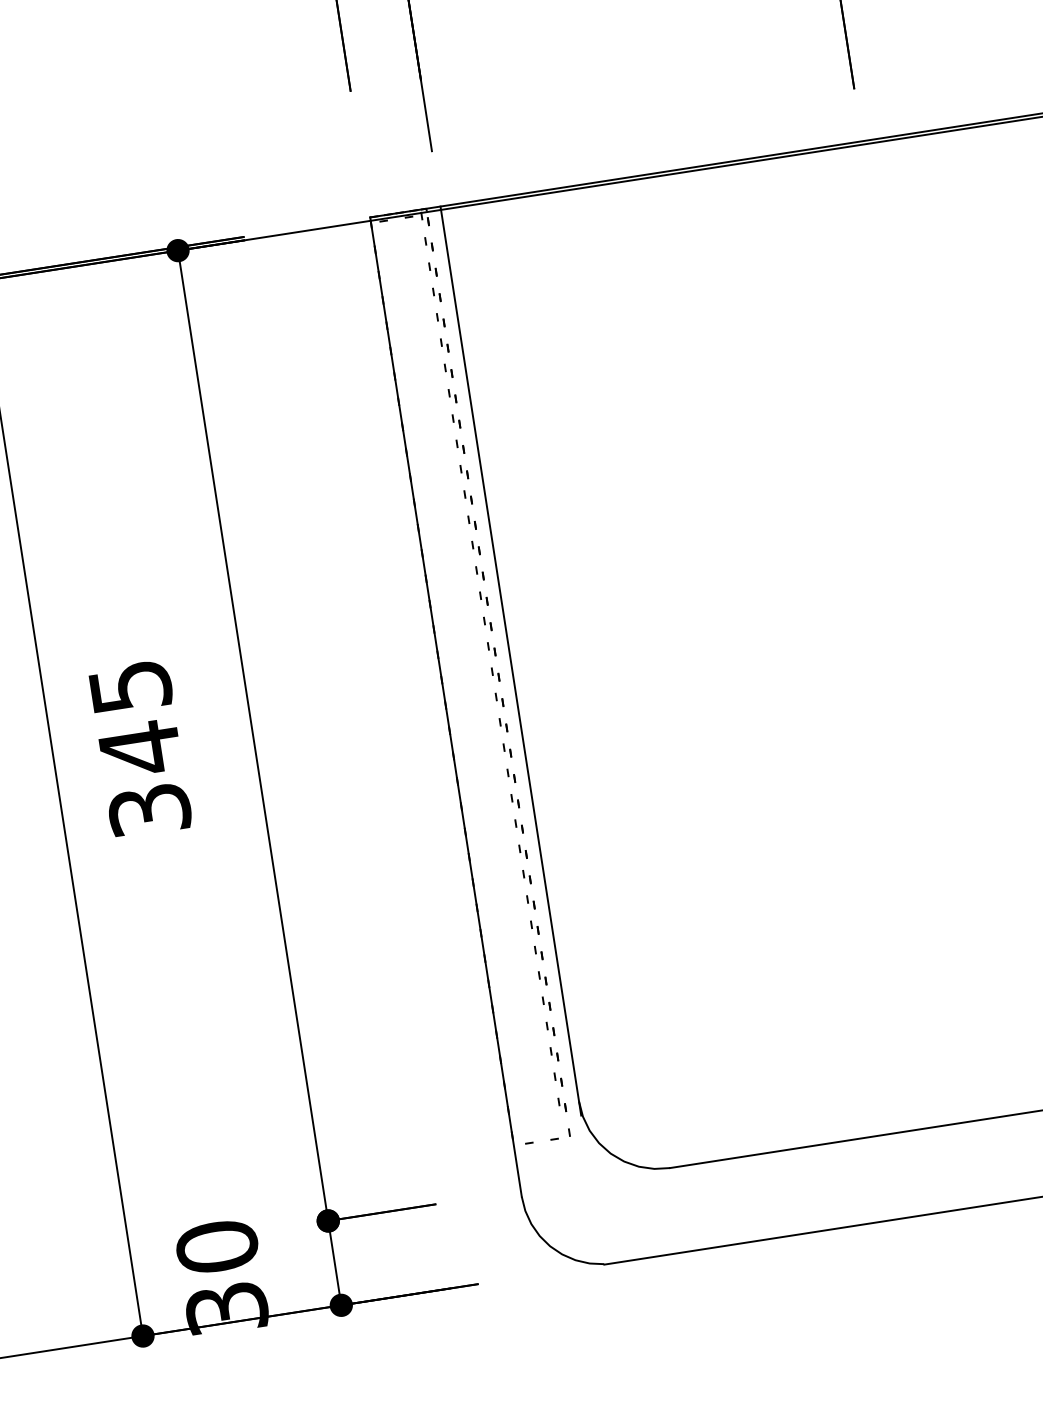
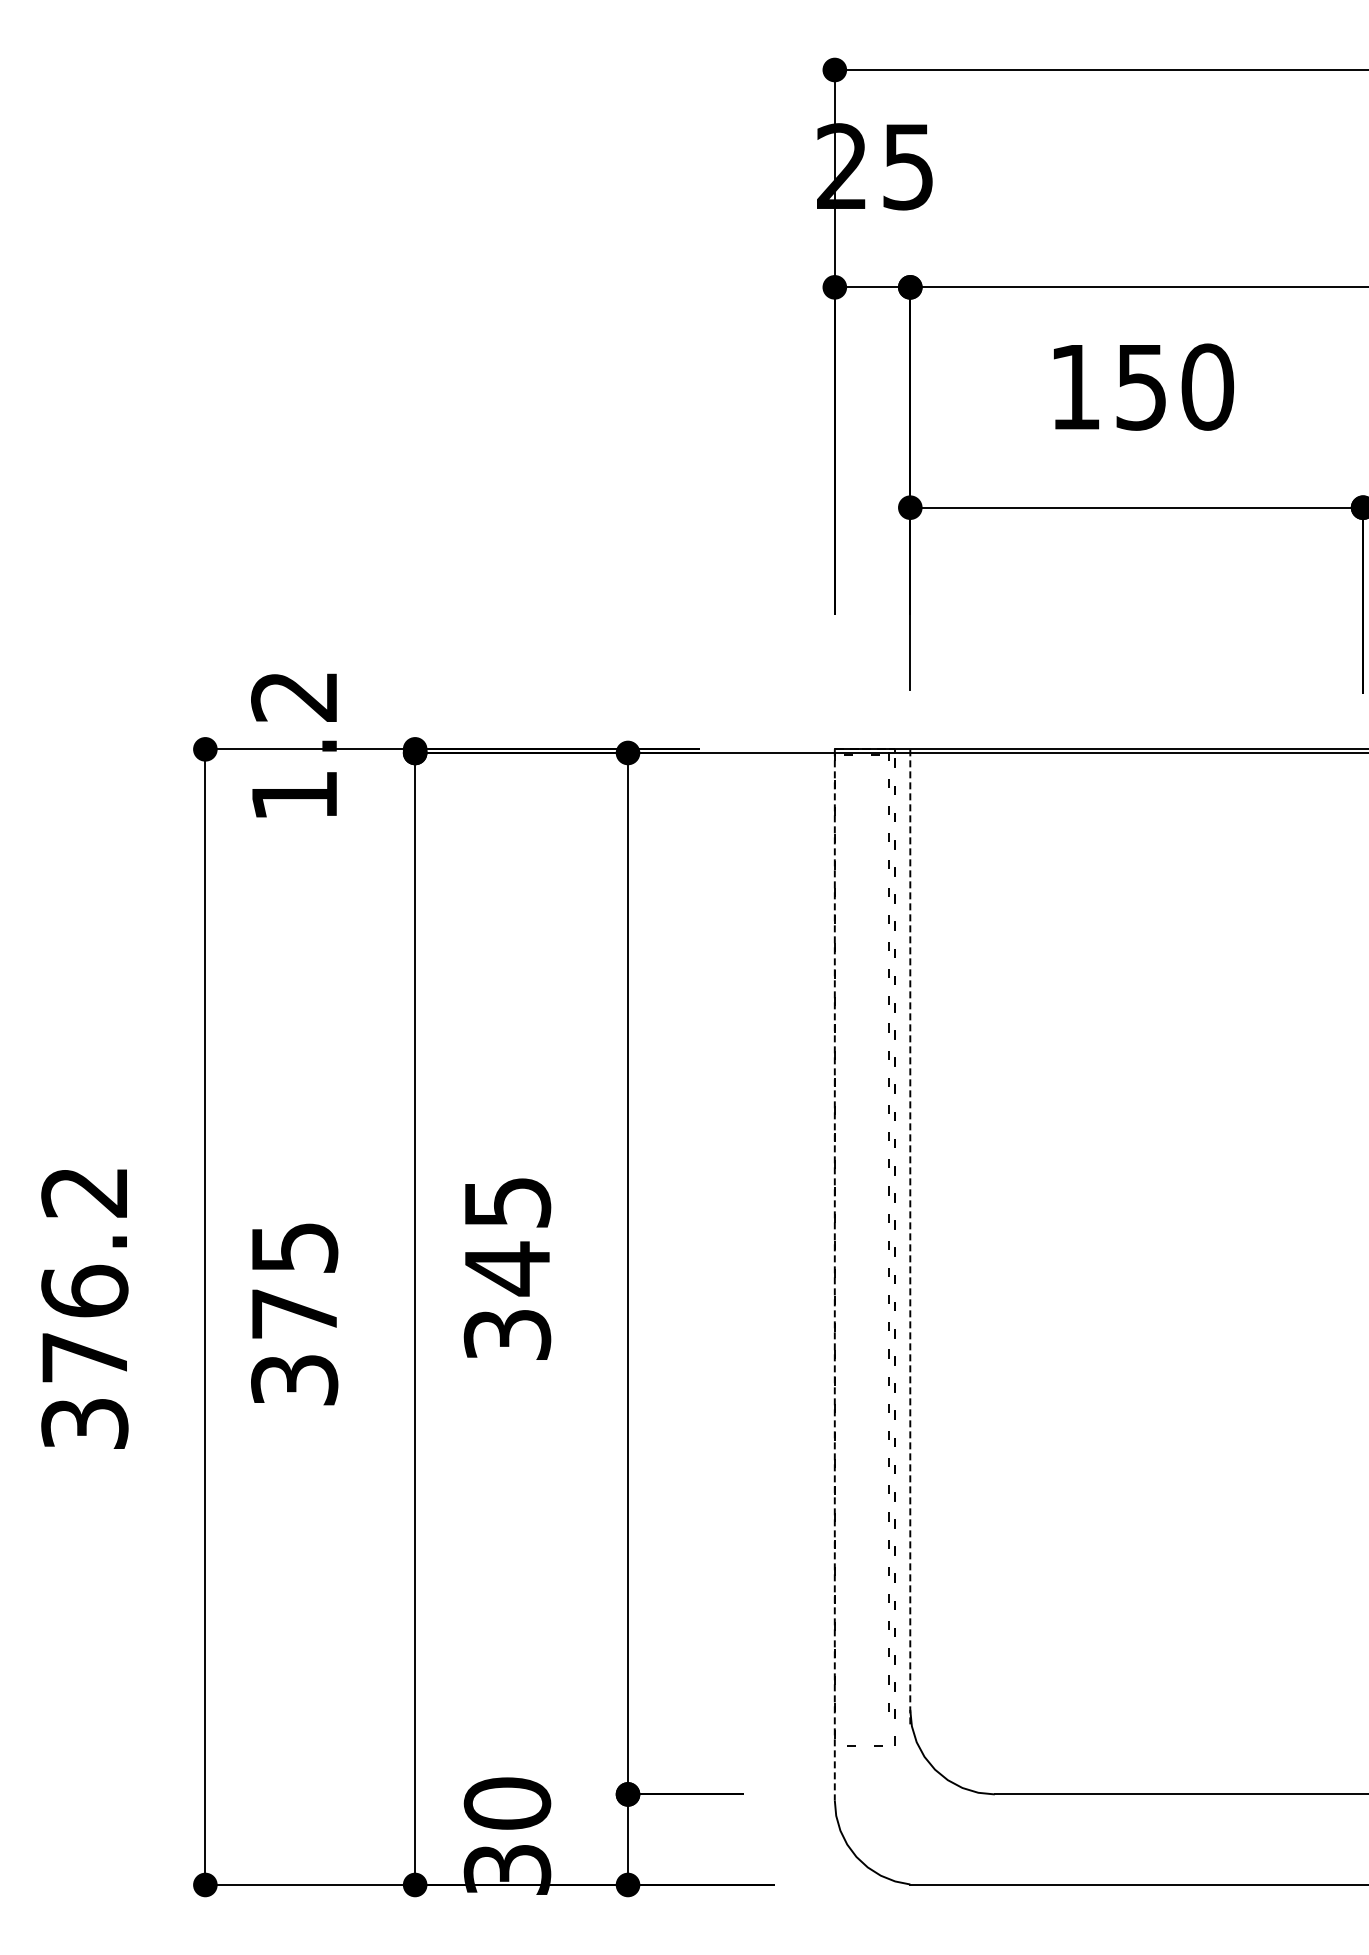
line: (511, 661) -> (910, 1237), solid -> dashed
line: (445, 706) -> (834, 1274), solid -> dashed

